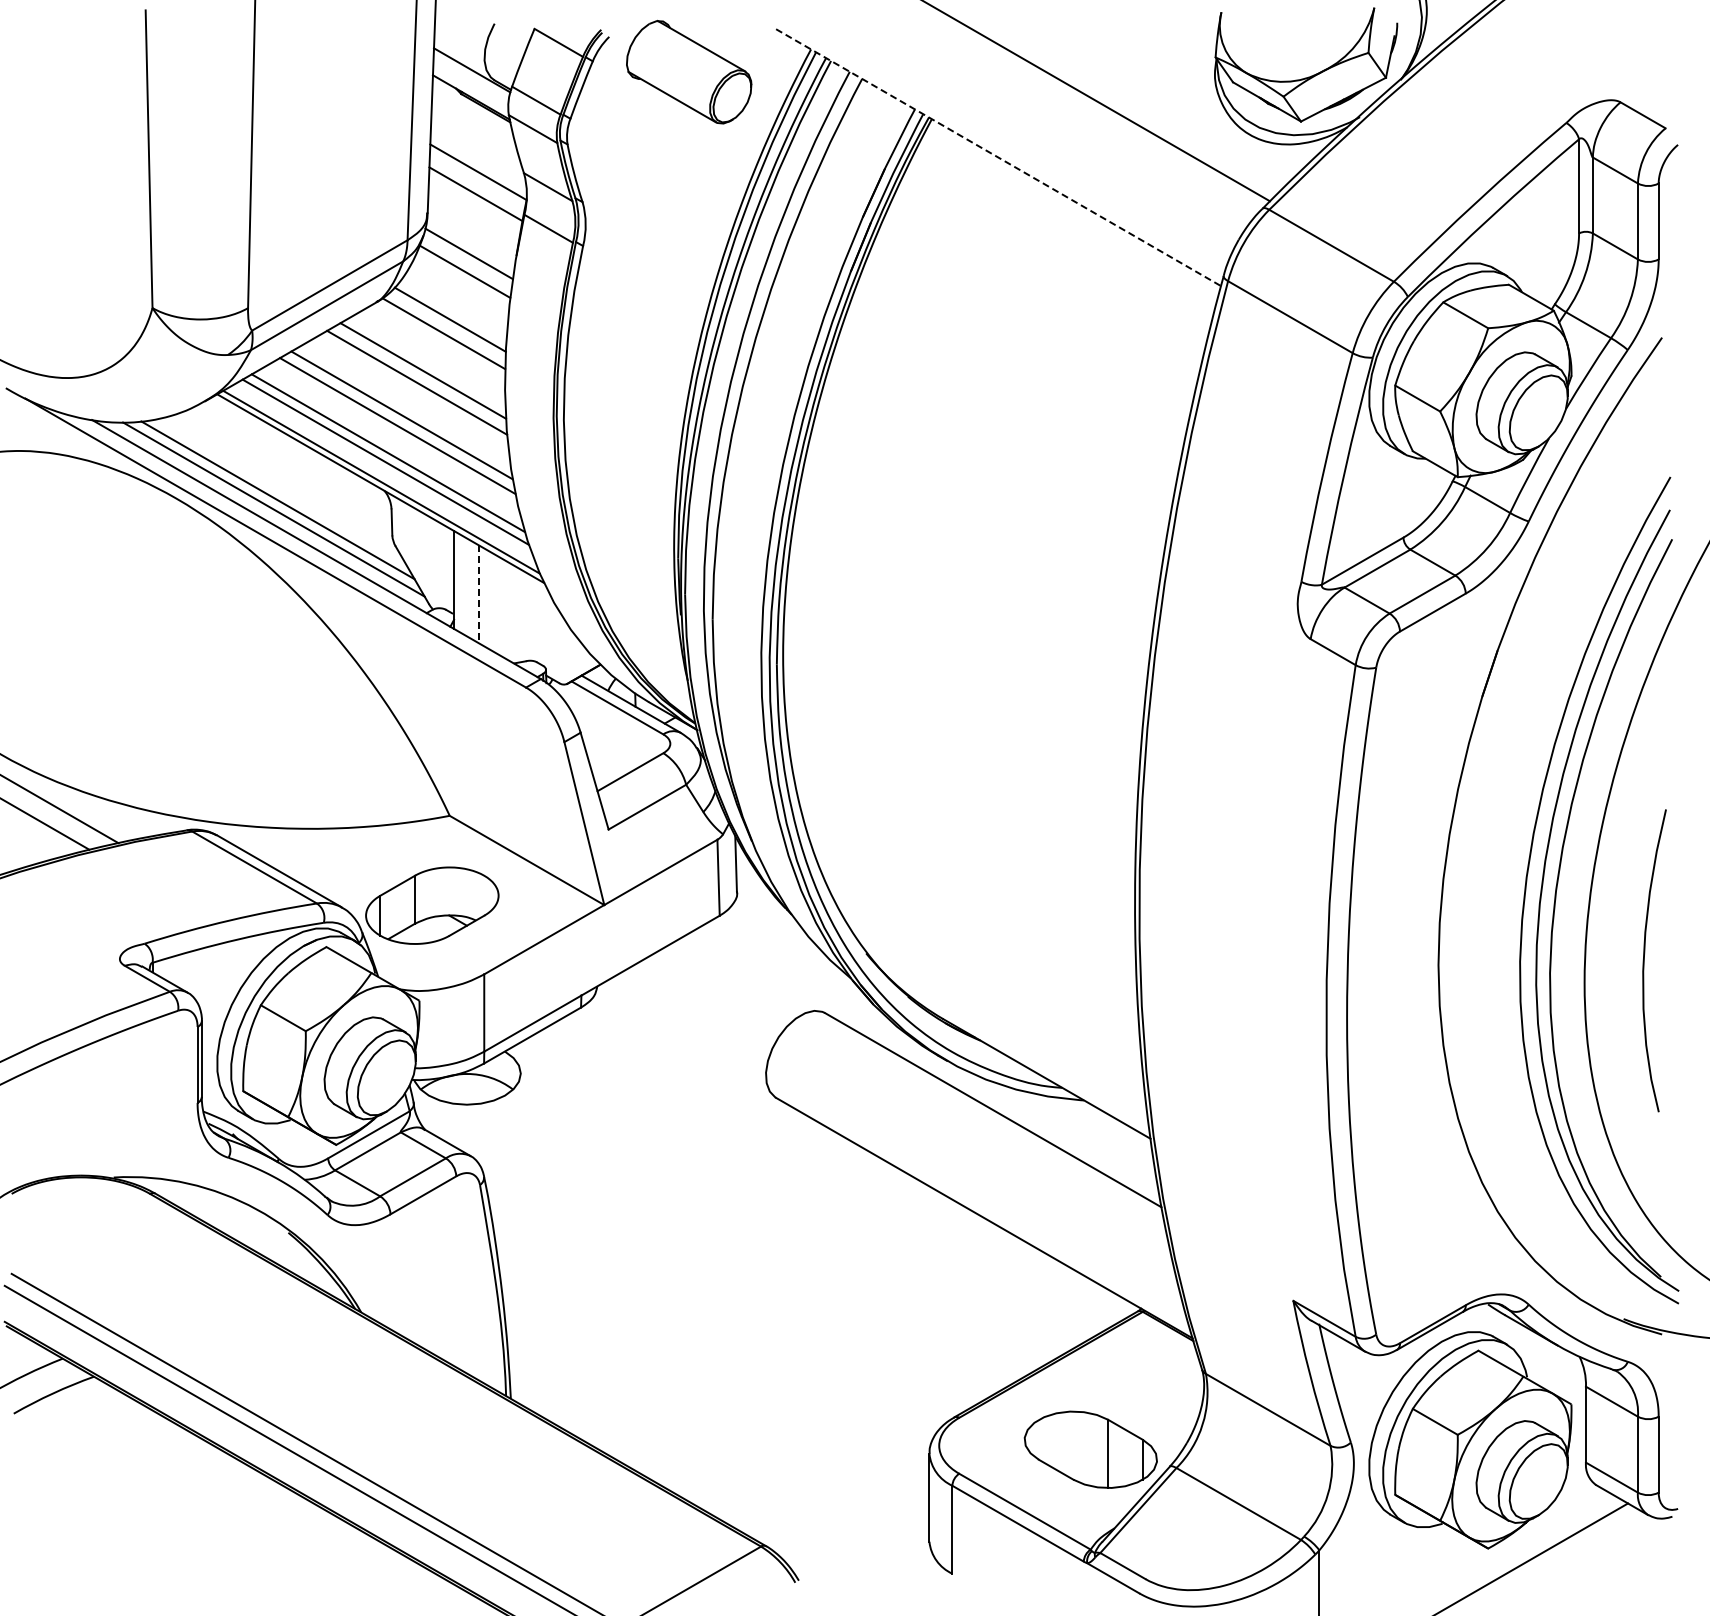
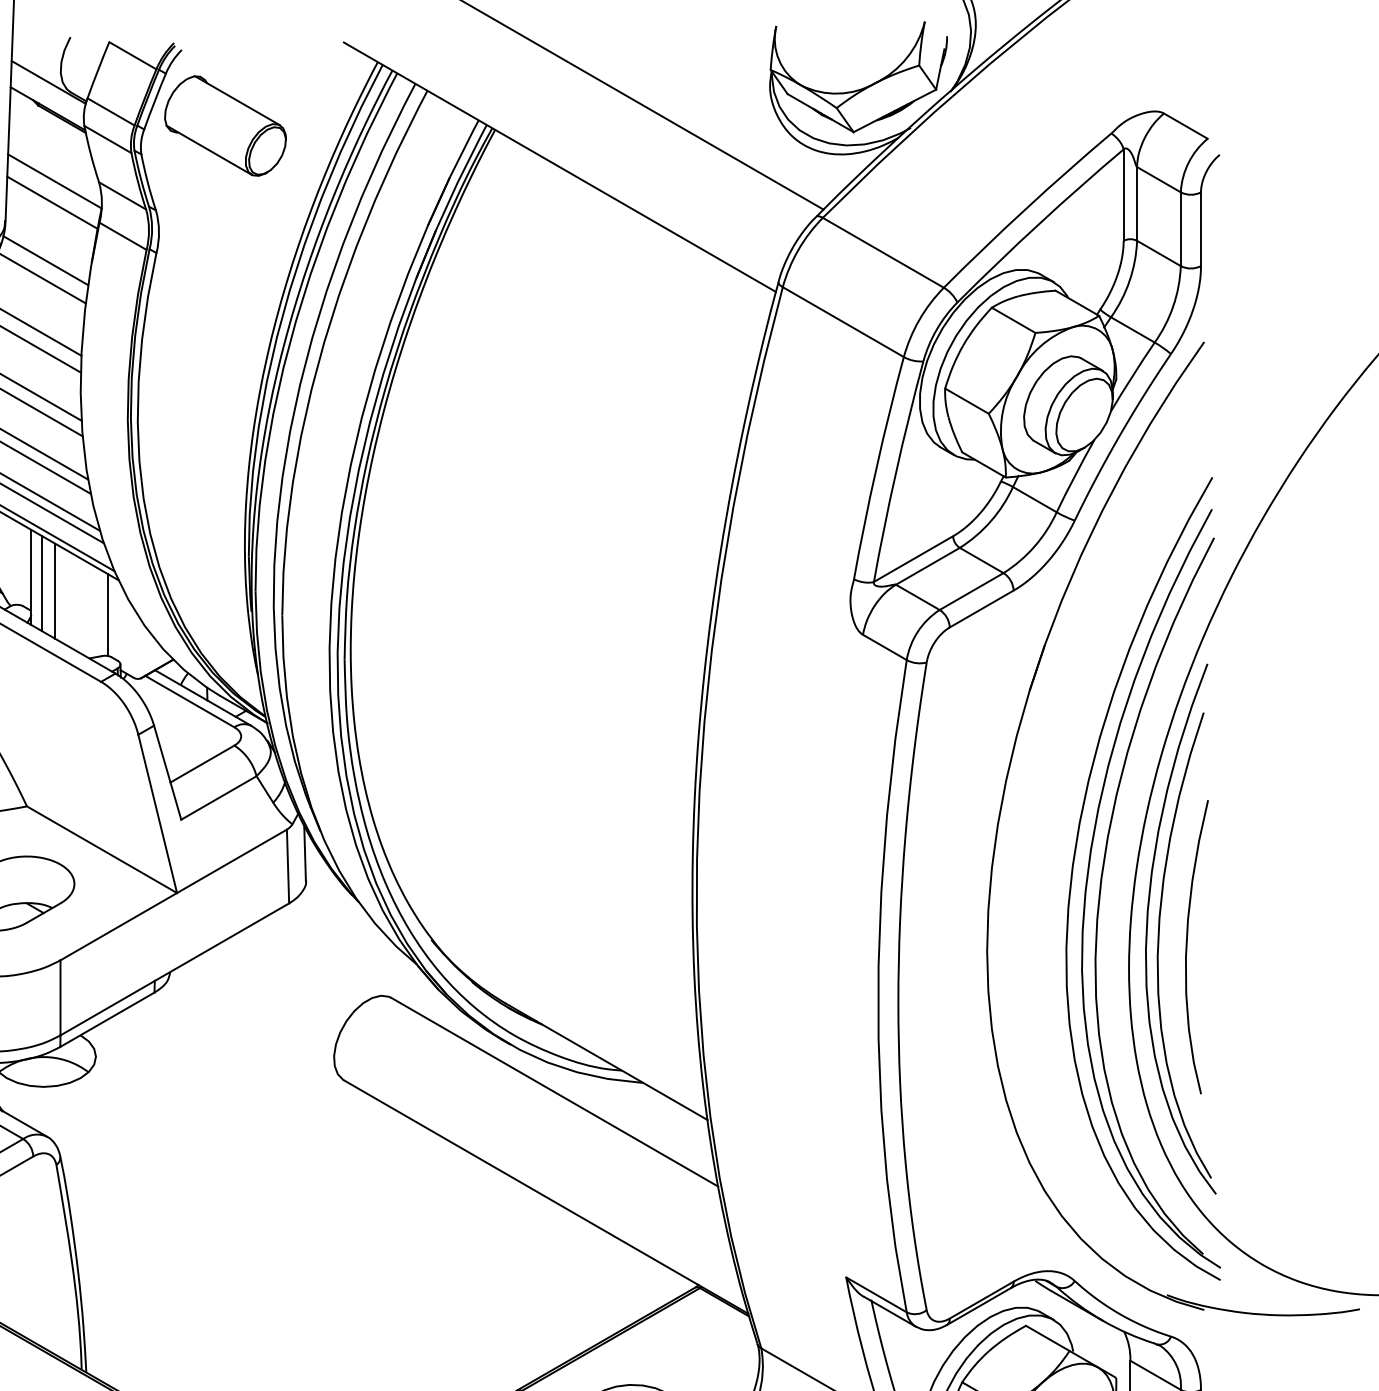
part: (689, 71) -> (225, 125), moved
line: (998, 157) -> (559, 167), dashed -> solid
line: (465, 586) -> (42, 583), added
line: (479, 594) -> (55, 591), dashed -> solid
line: (532, 618) -> (107, 614), added
part: (1616, 942) -> (1160, 929), added

